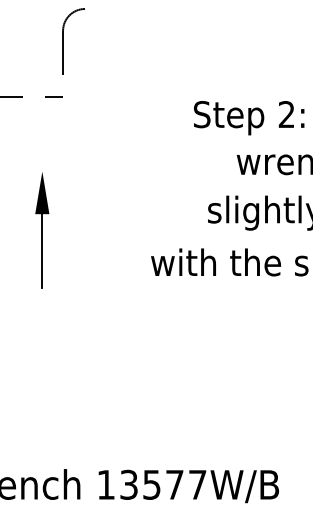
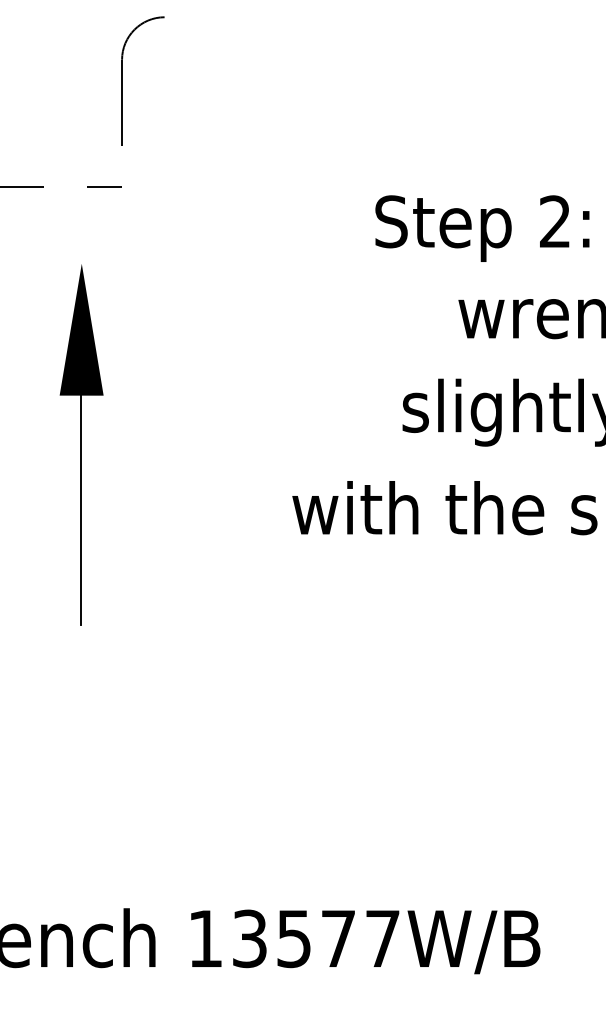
part: (42, 230) -> (82, 446), size x1.6

